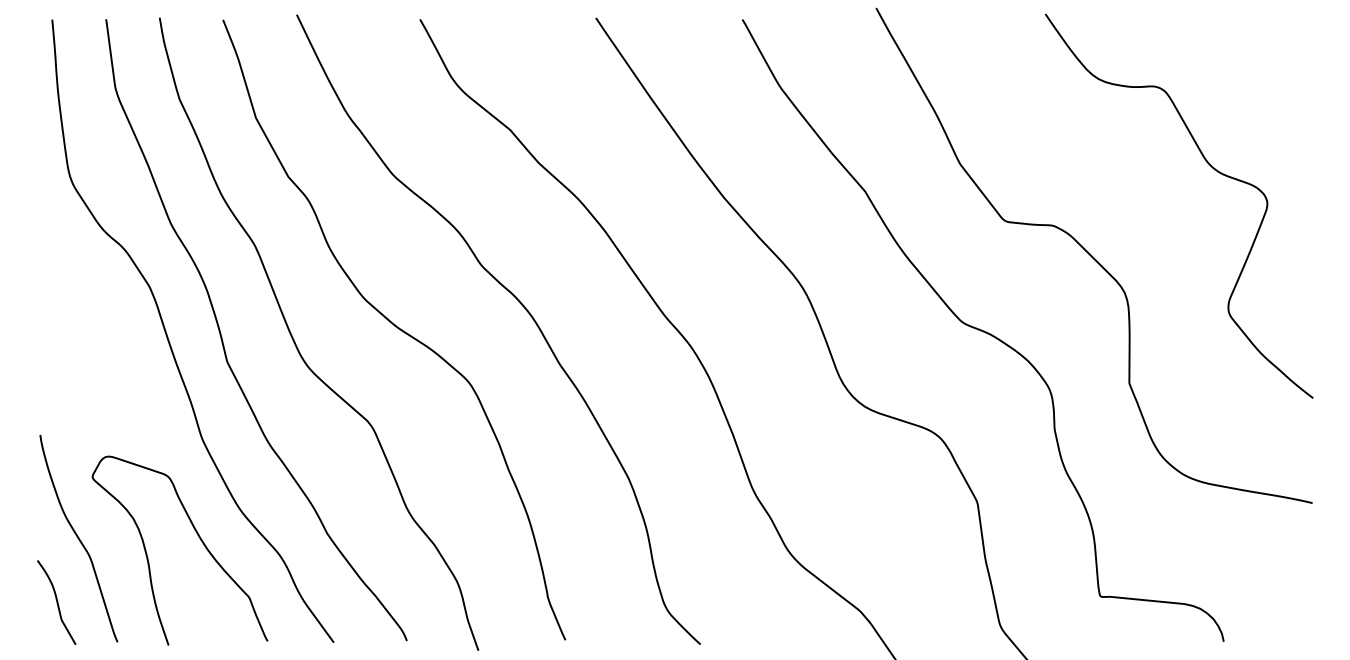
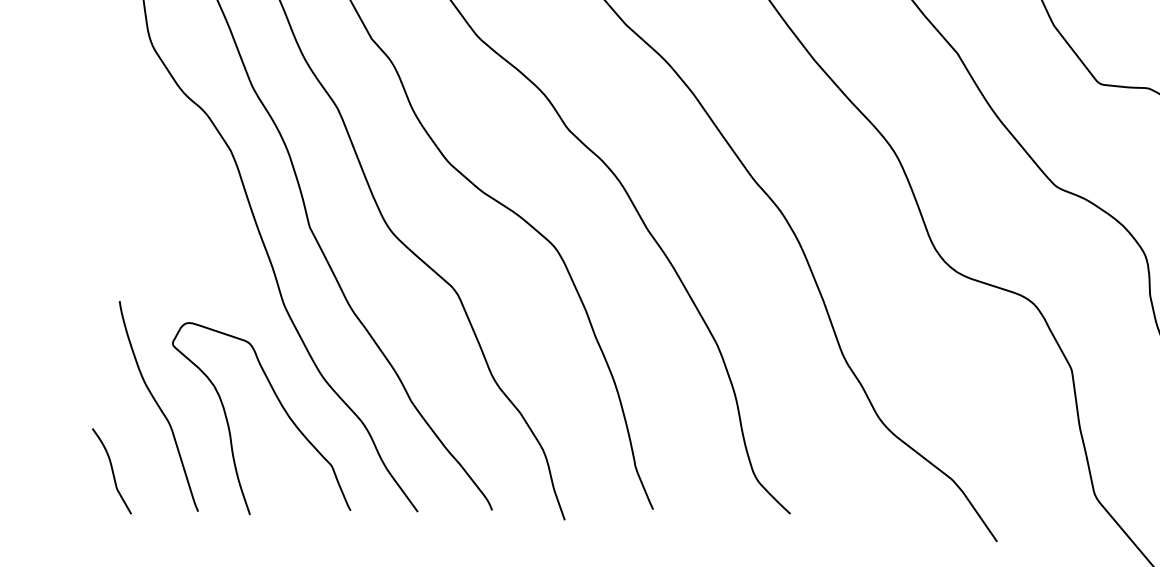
curve: (56, 602) -> (111, 471), moved

